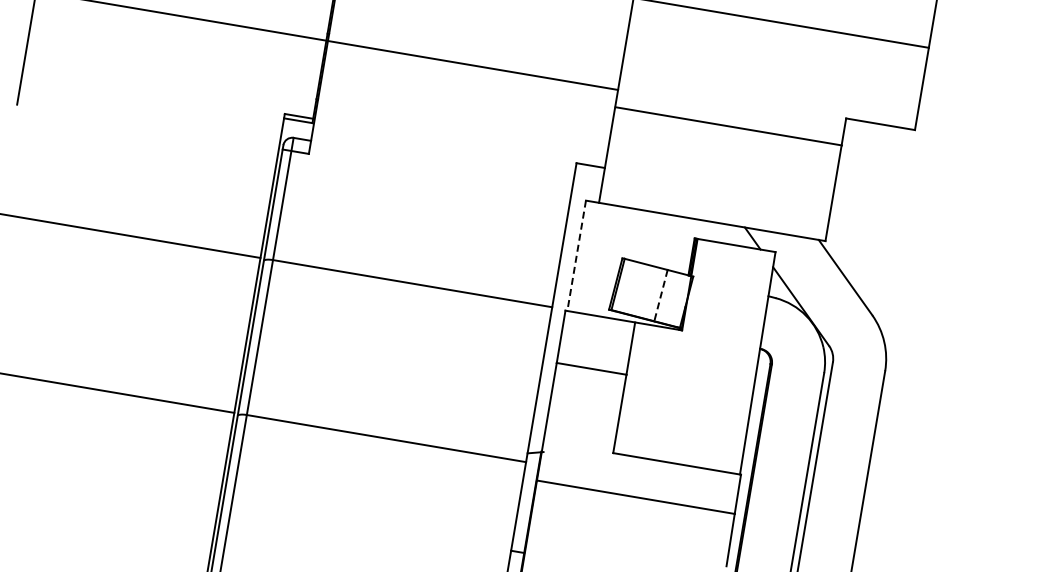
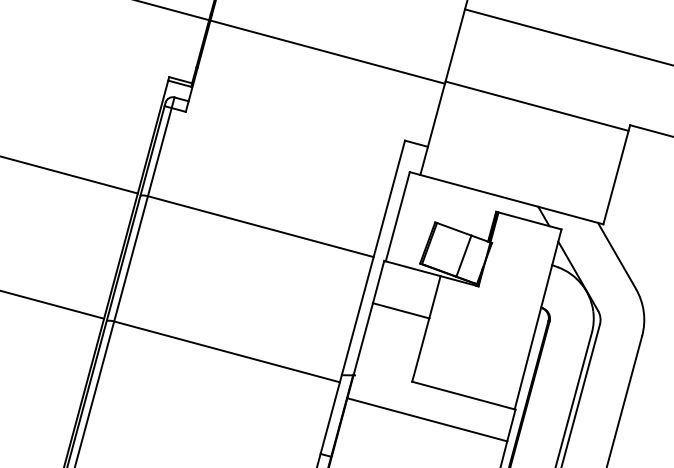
line: (728, 126) -> (536, 106), moved
line: (576, 255) -> (397, 216), dashed -> solid
line: (660, 296) -> (463, 256), dashed -> solid

